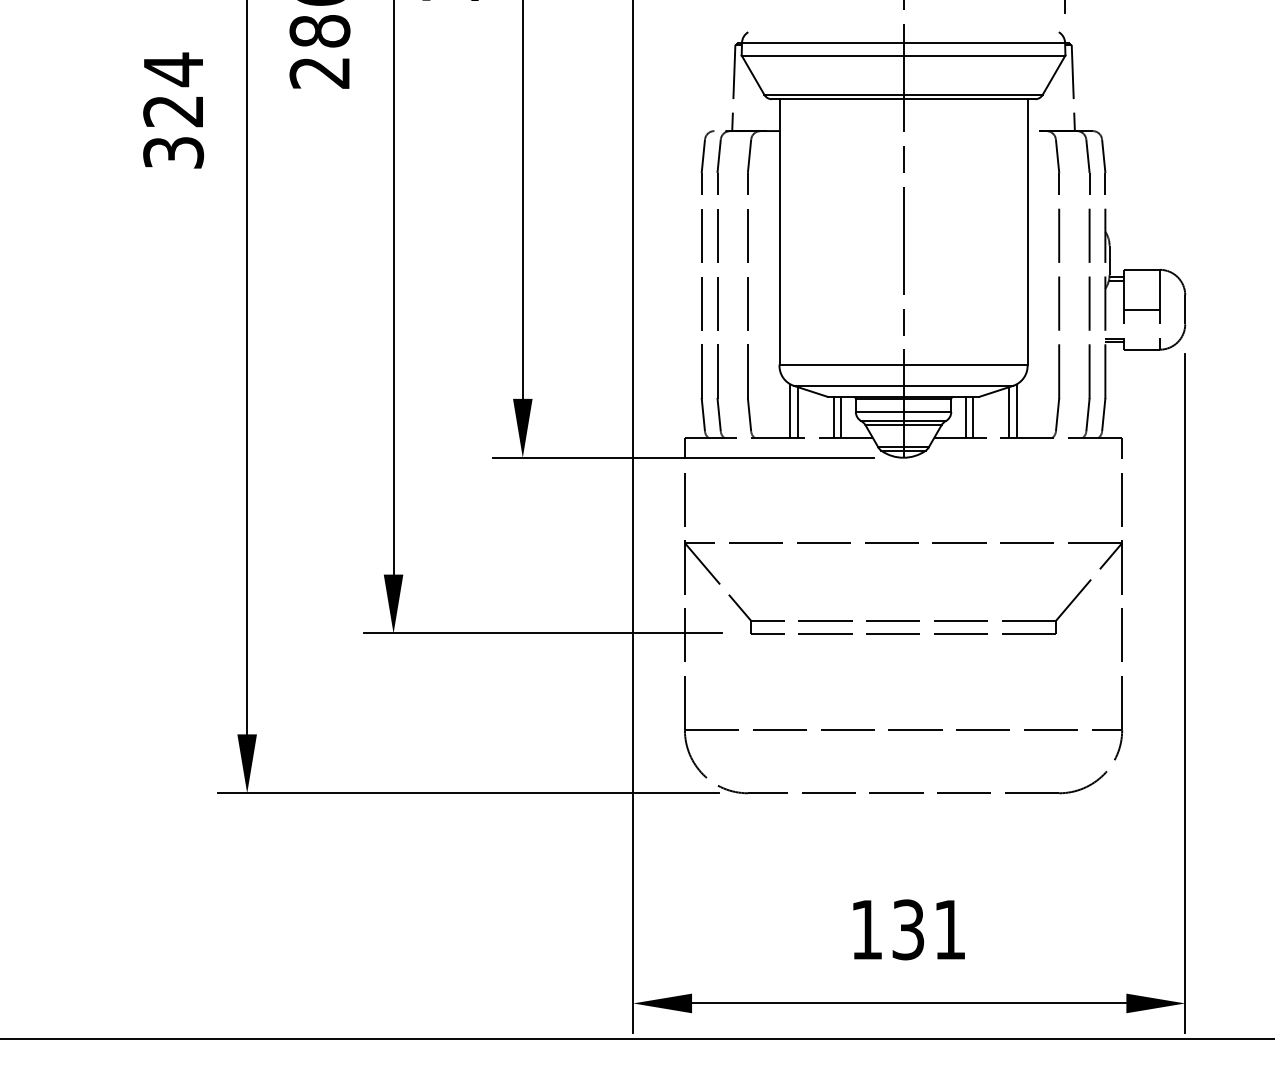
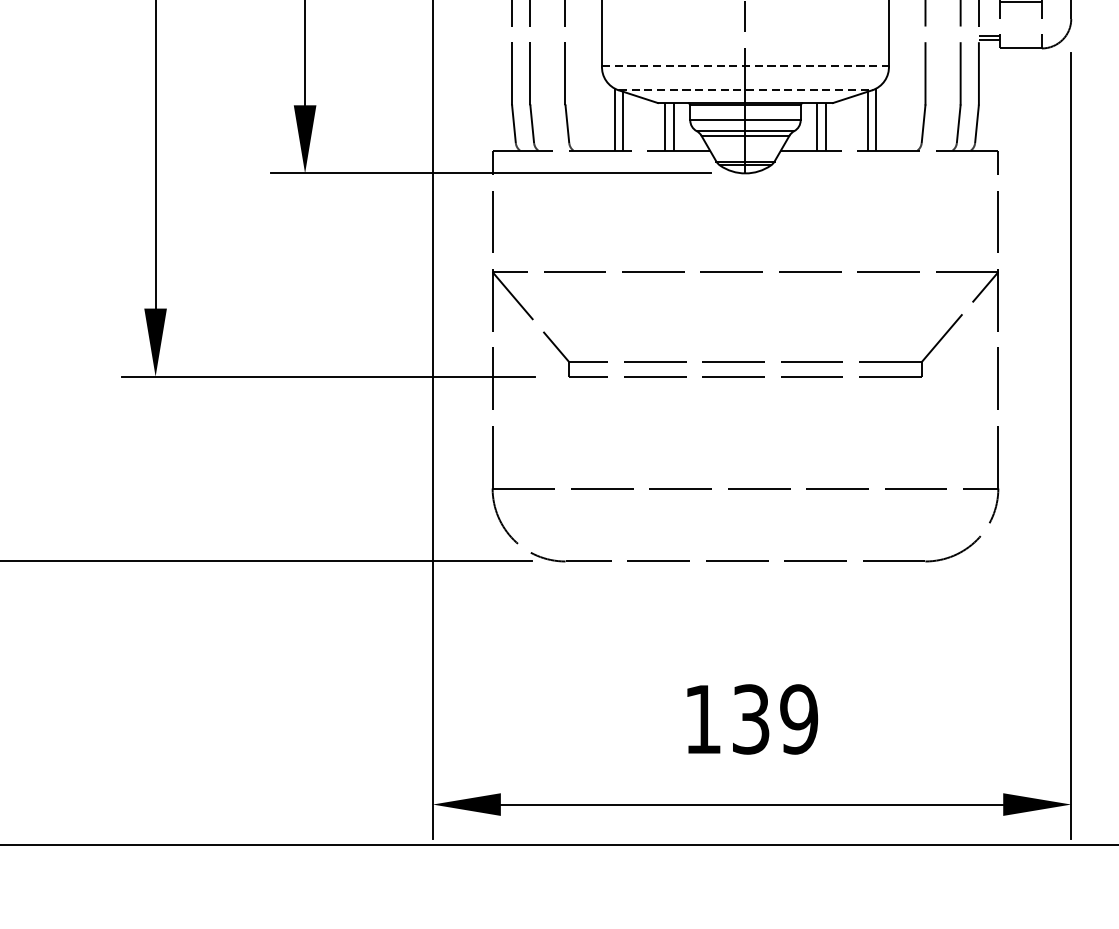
line: (904, 364) -> (746, 65), solid -> dashed
line: (903, 385) -> (745, 89), solid -> dashed
text: (949, 929) -> (798, 719), 131 -> 139

